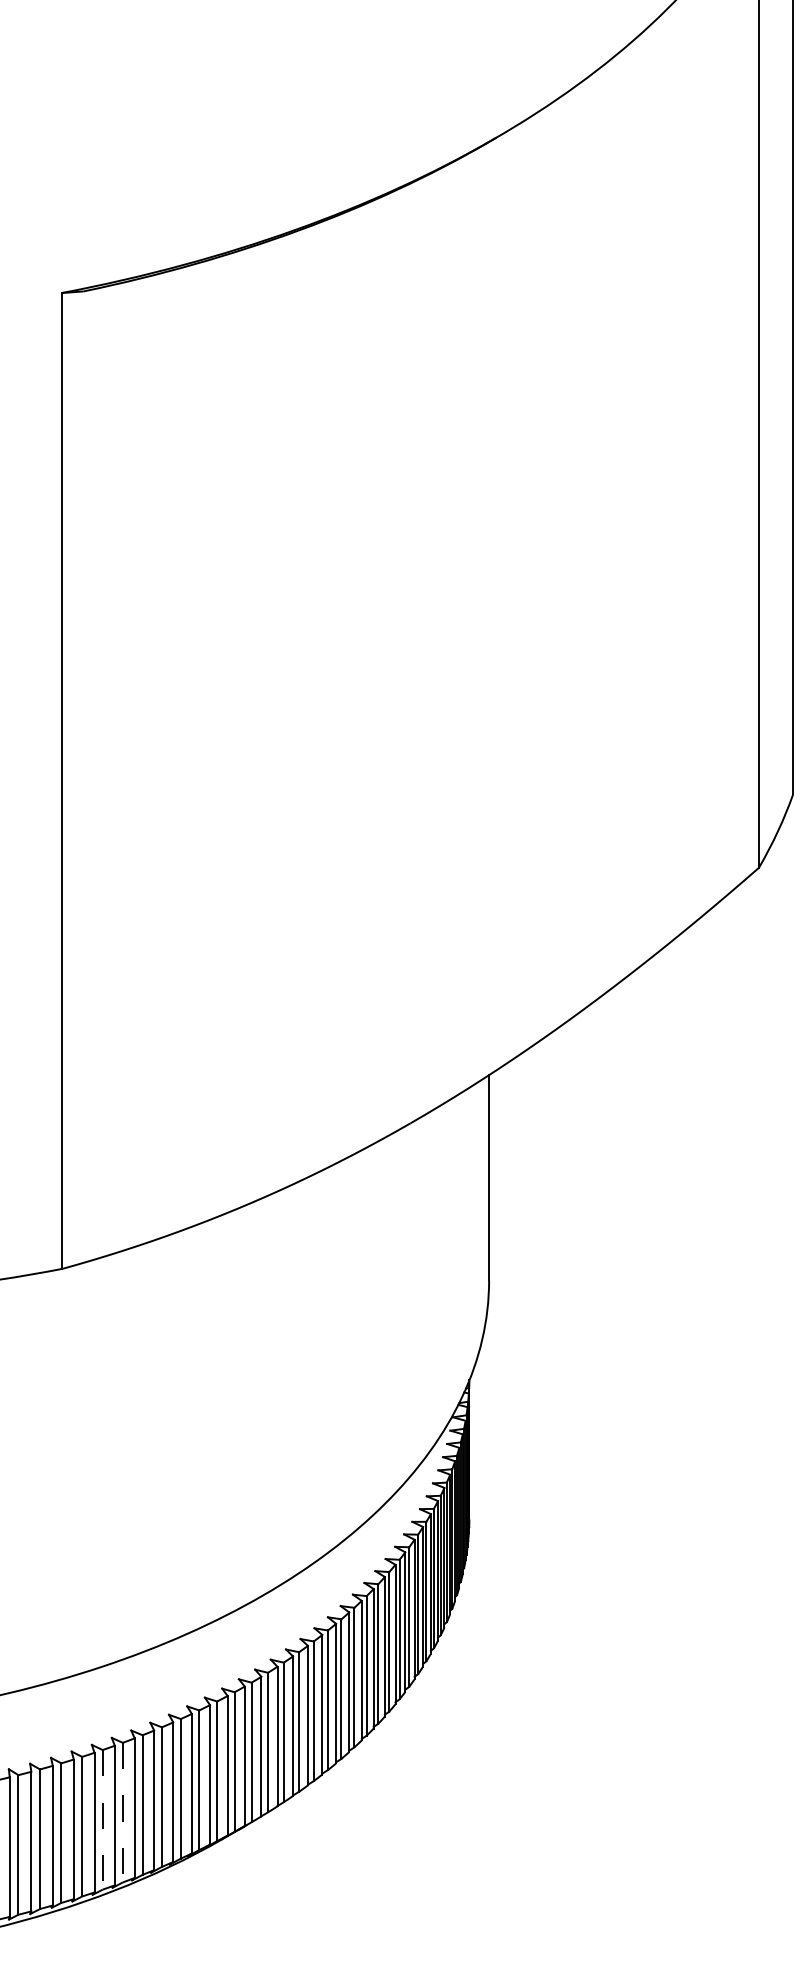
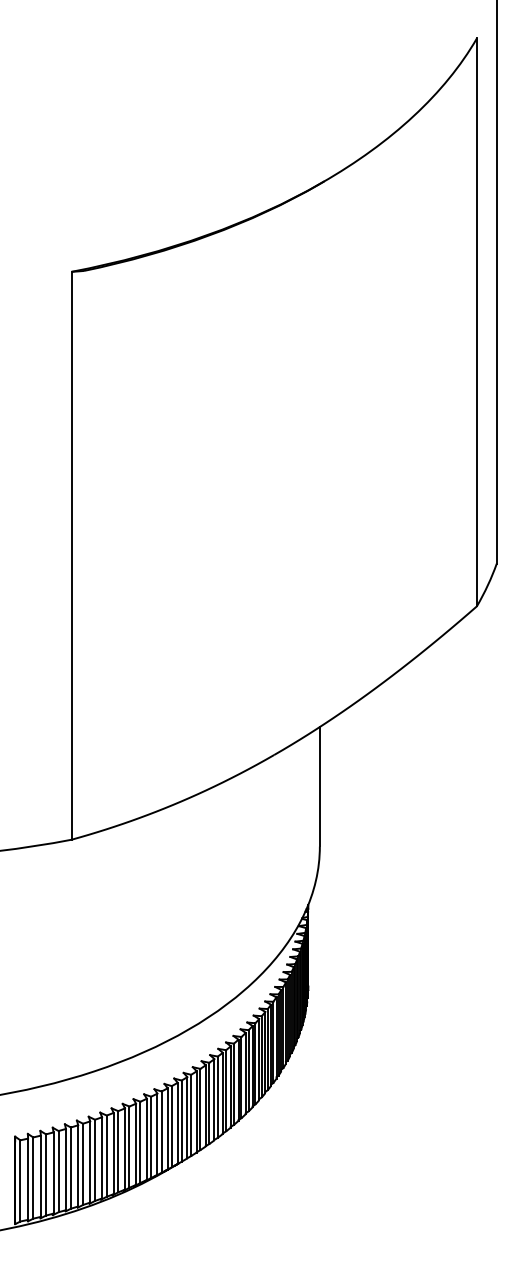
line: (122, 1813) -> (106, 1156), dashed -> solid
line: (103, 1820) -> (95, 1160), dashed -> solid

